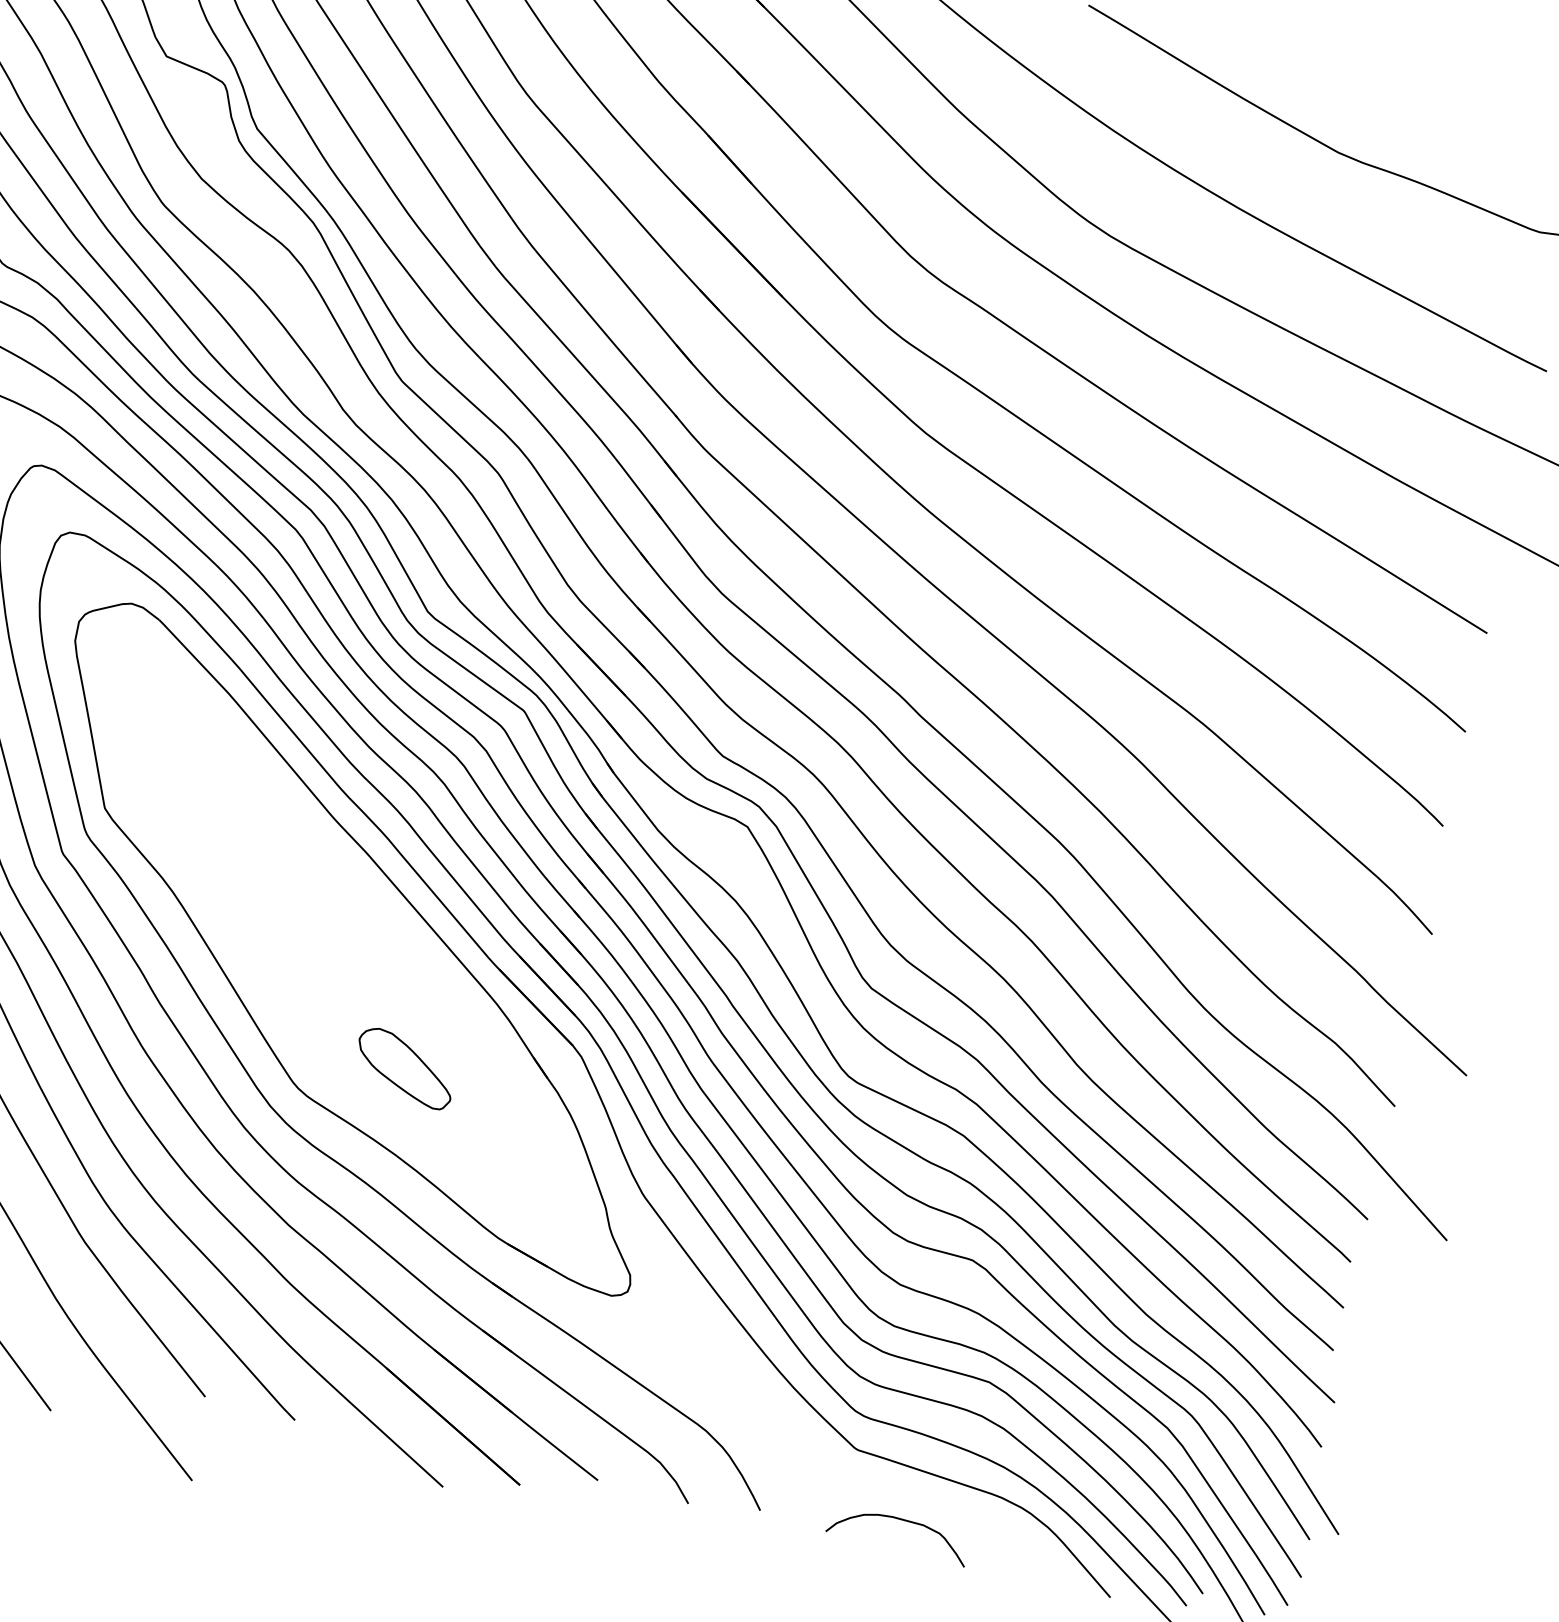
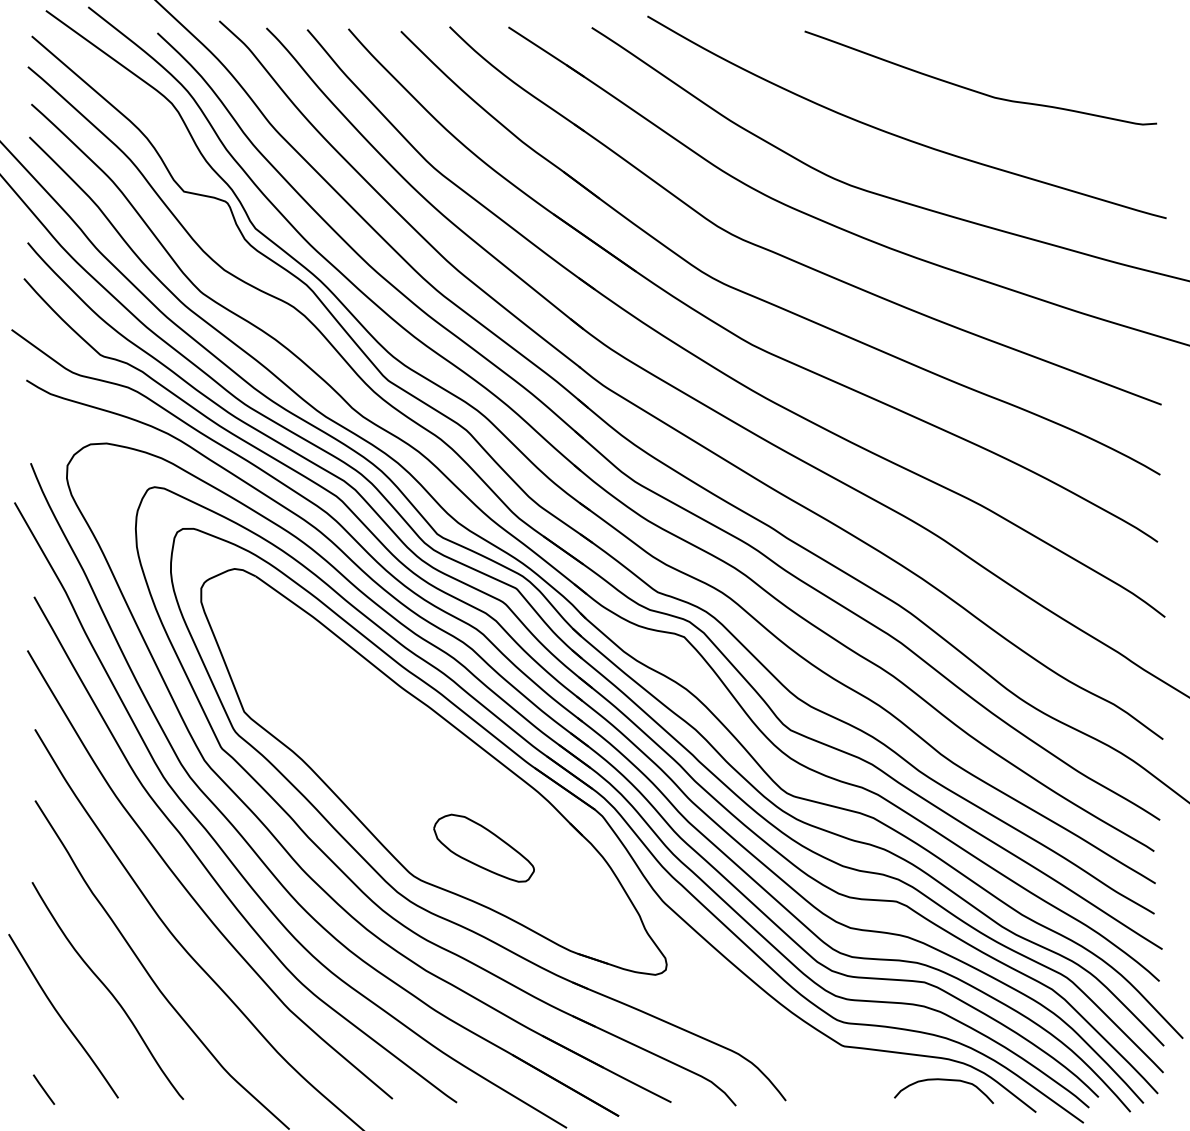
part: (404, 1067) -> (483, 847), size x1.43
curve: (900, 1520) -> (943, 1080), moved

